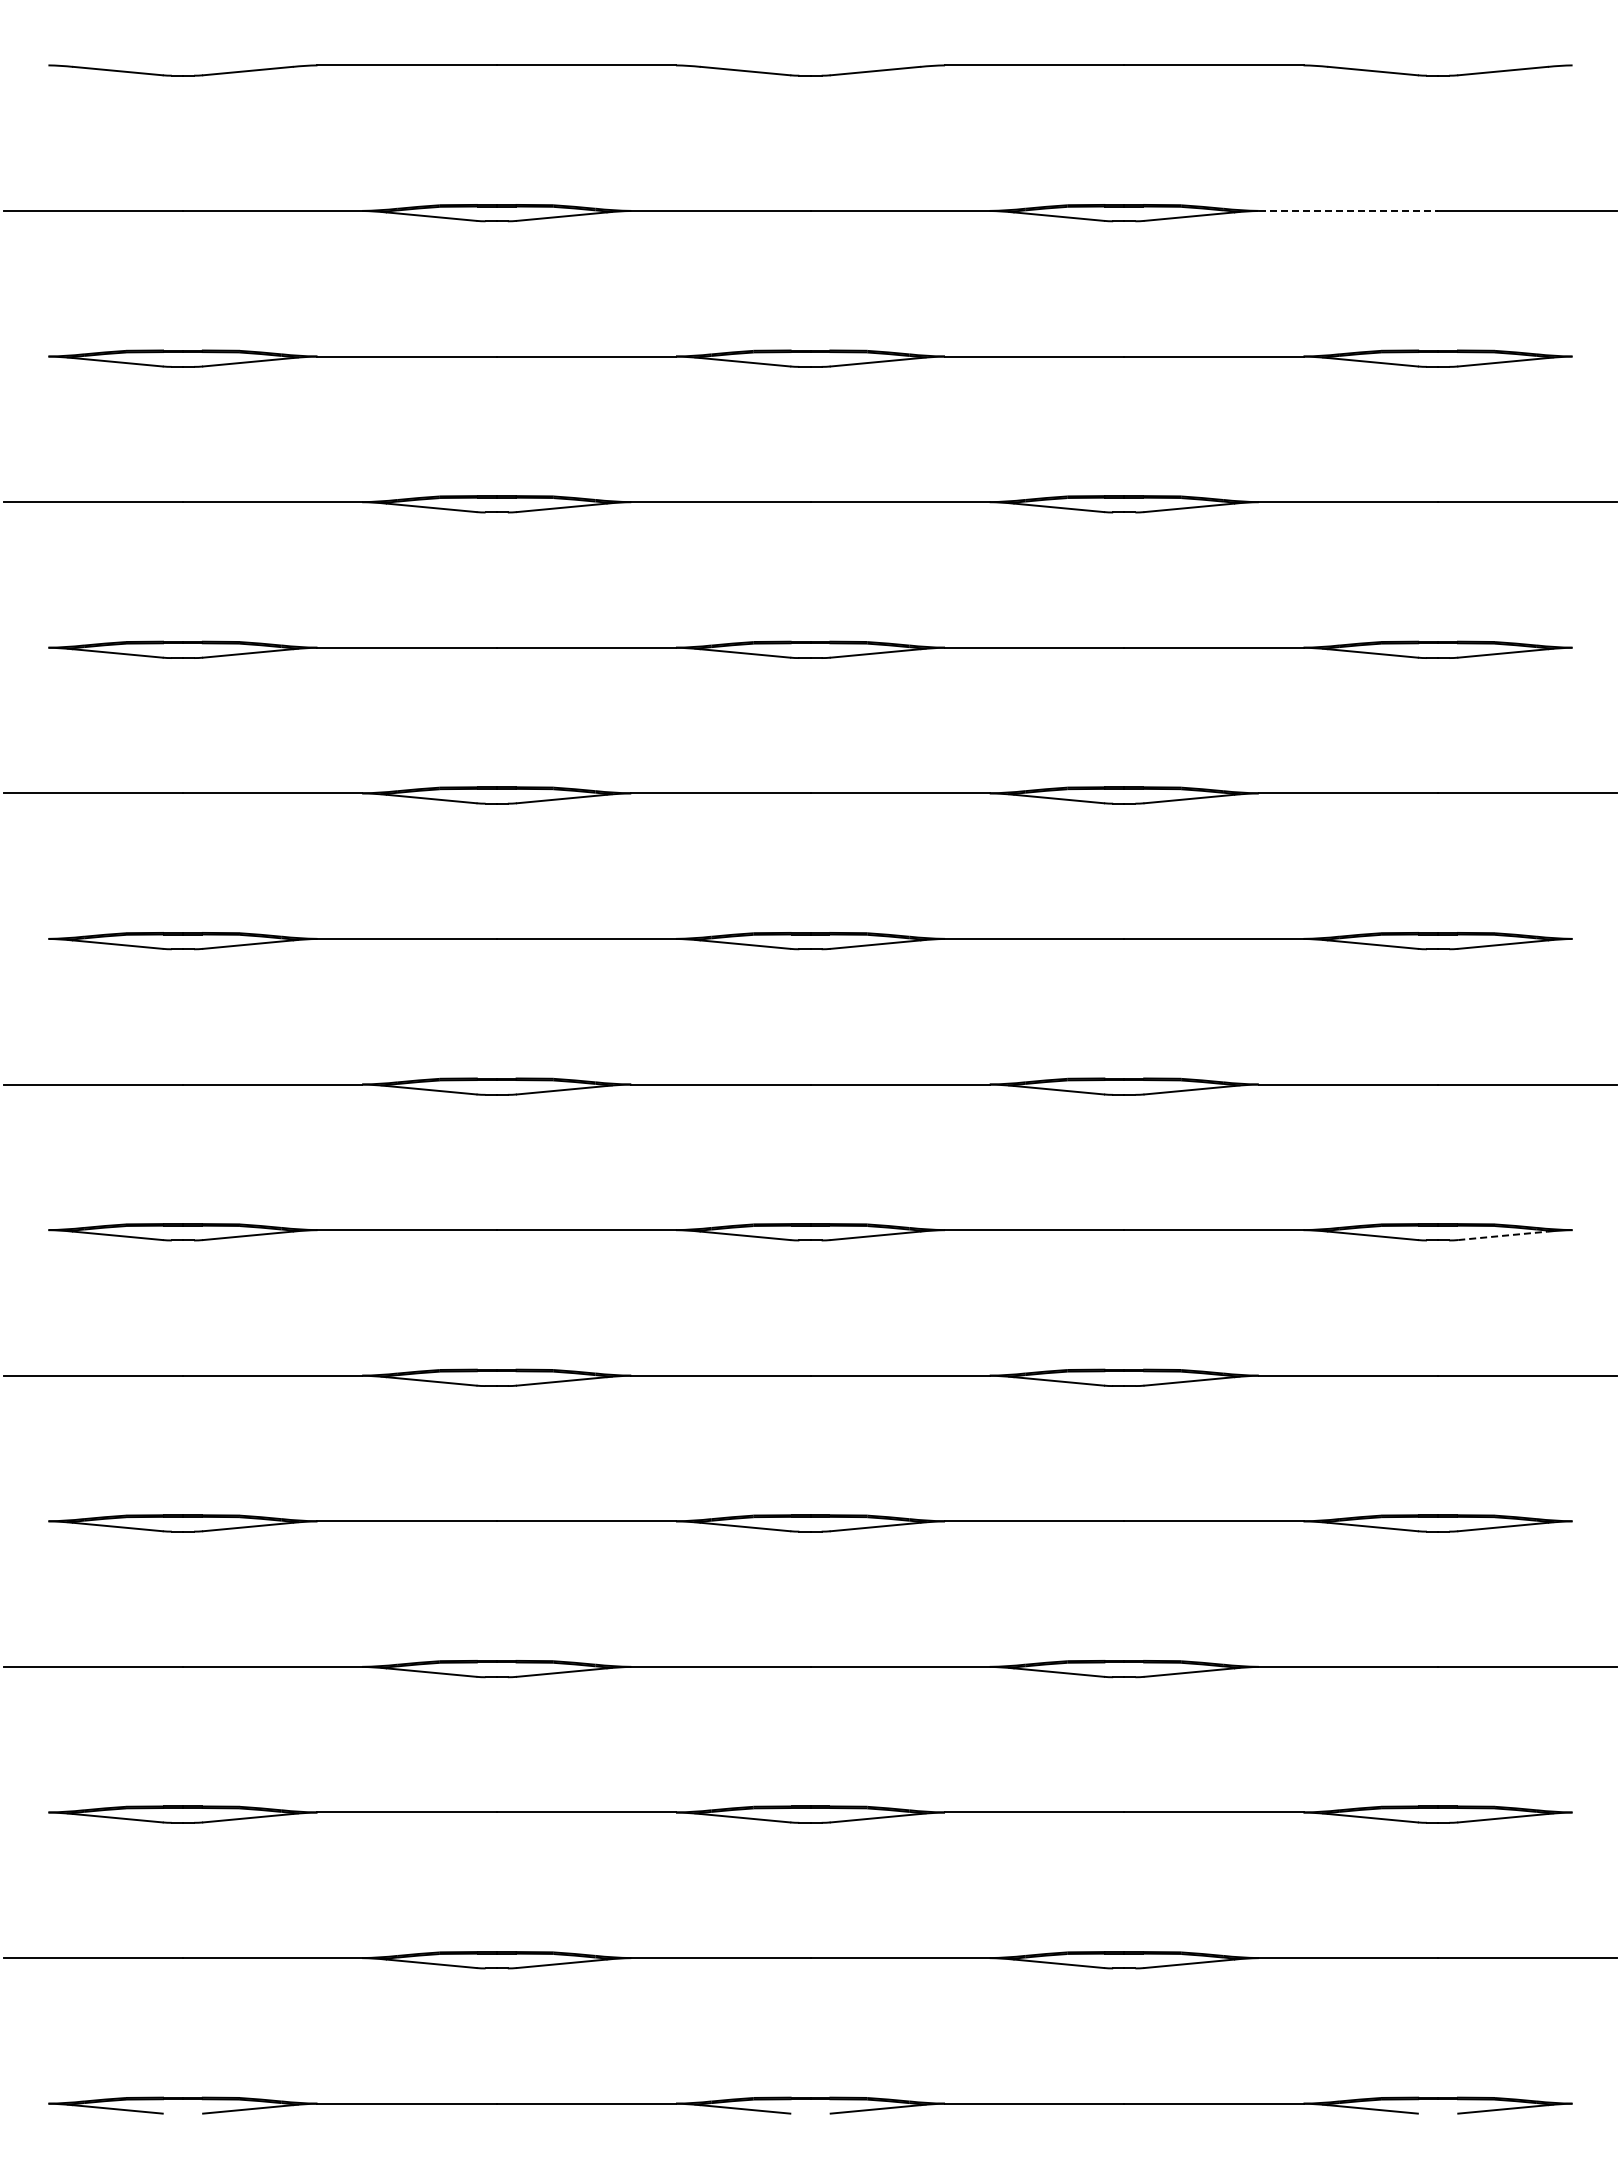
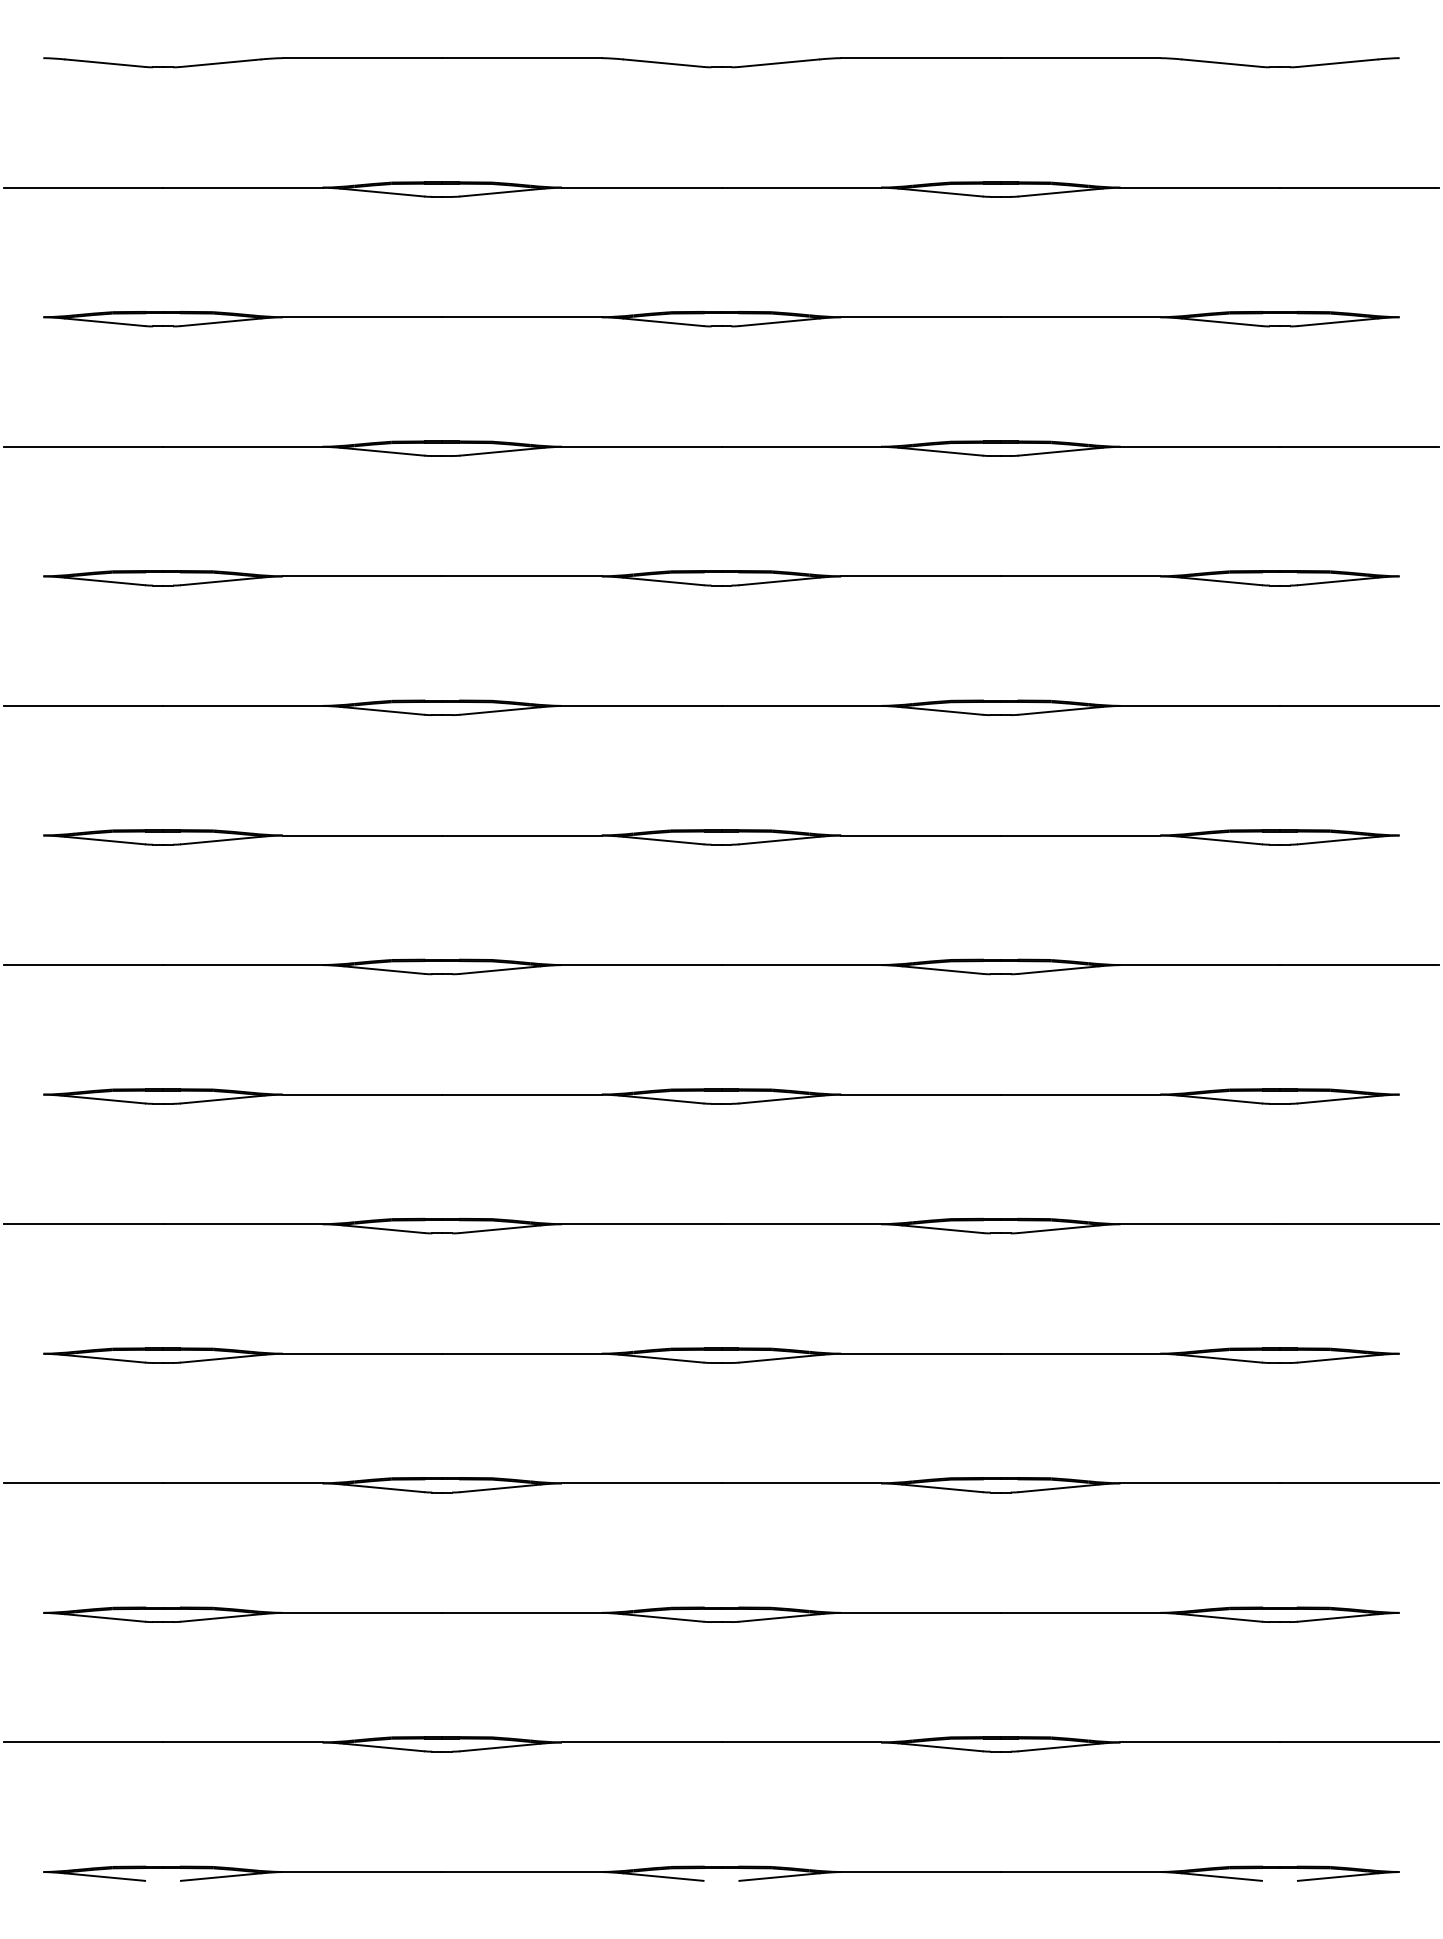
line: (1348, 210) -> (1200, 187), dashed -> solid
line: (1503, 1235) -> (1338, 1099), dashed -> solid

